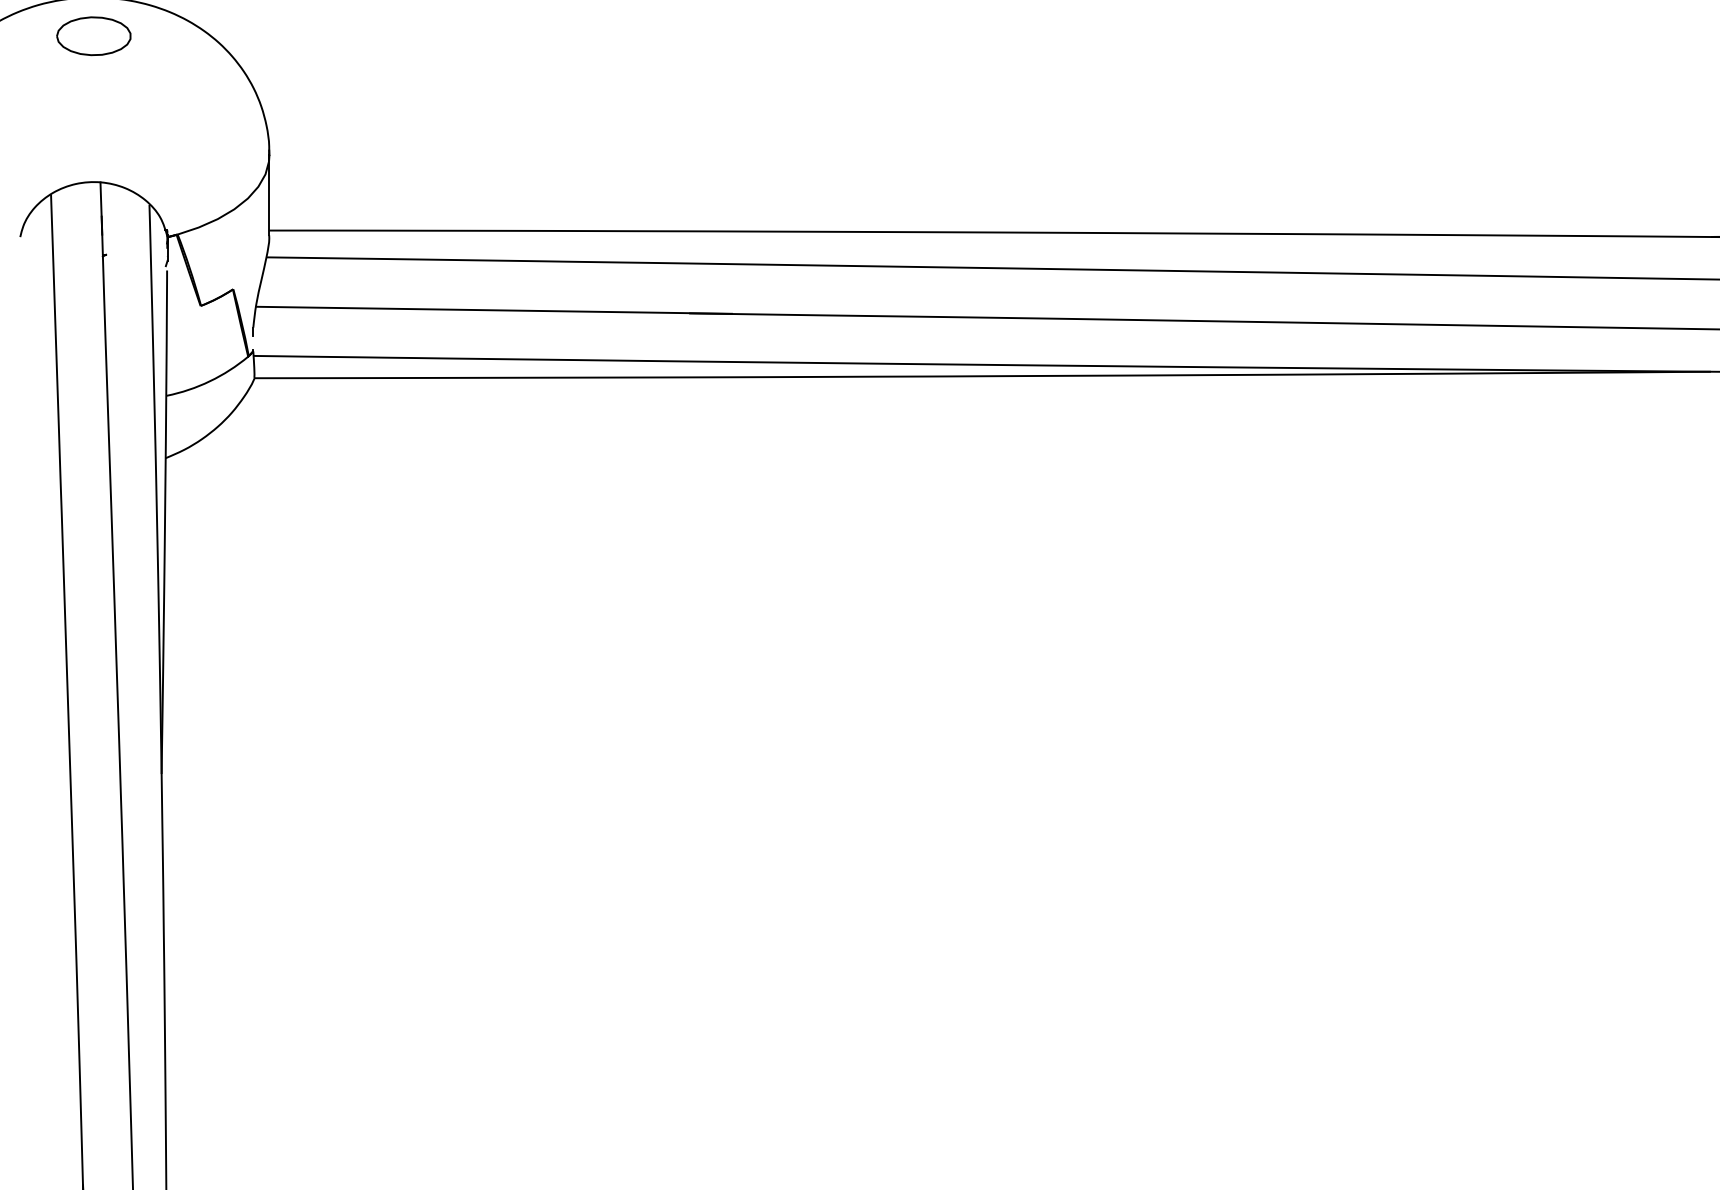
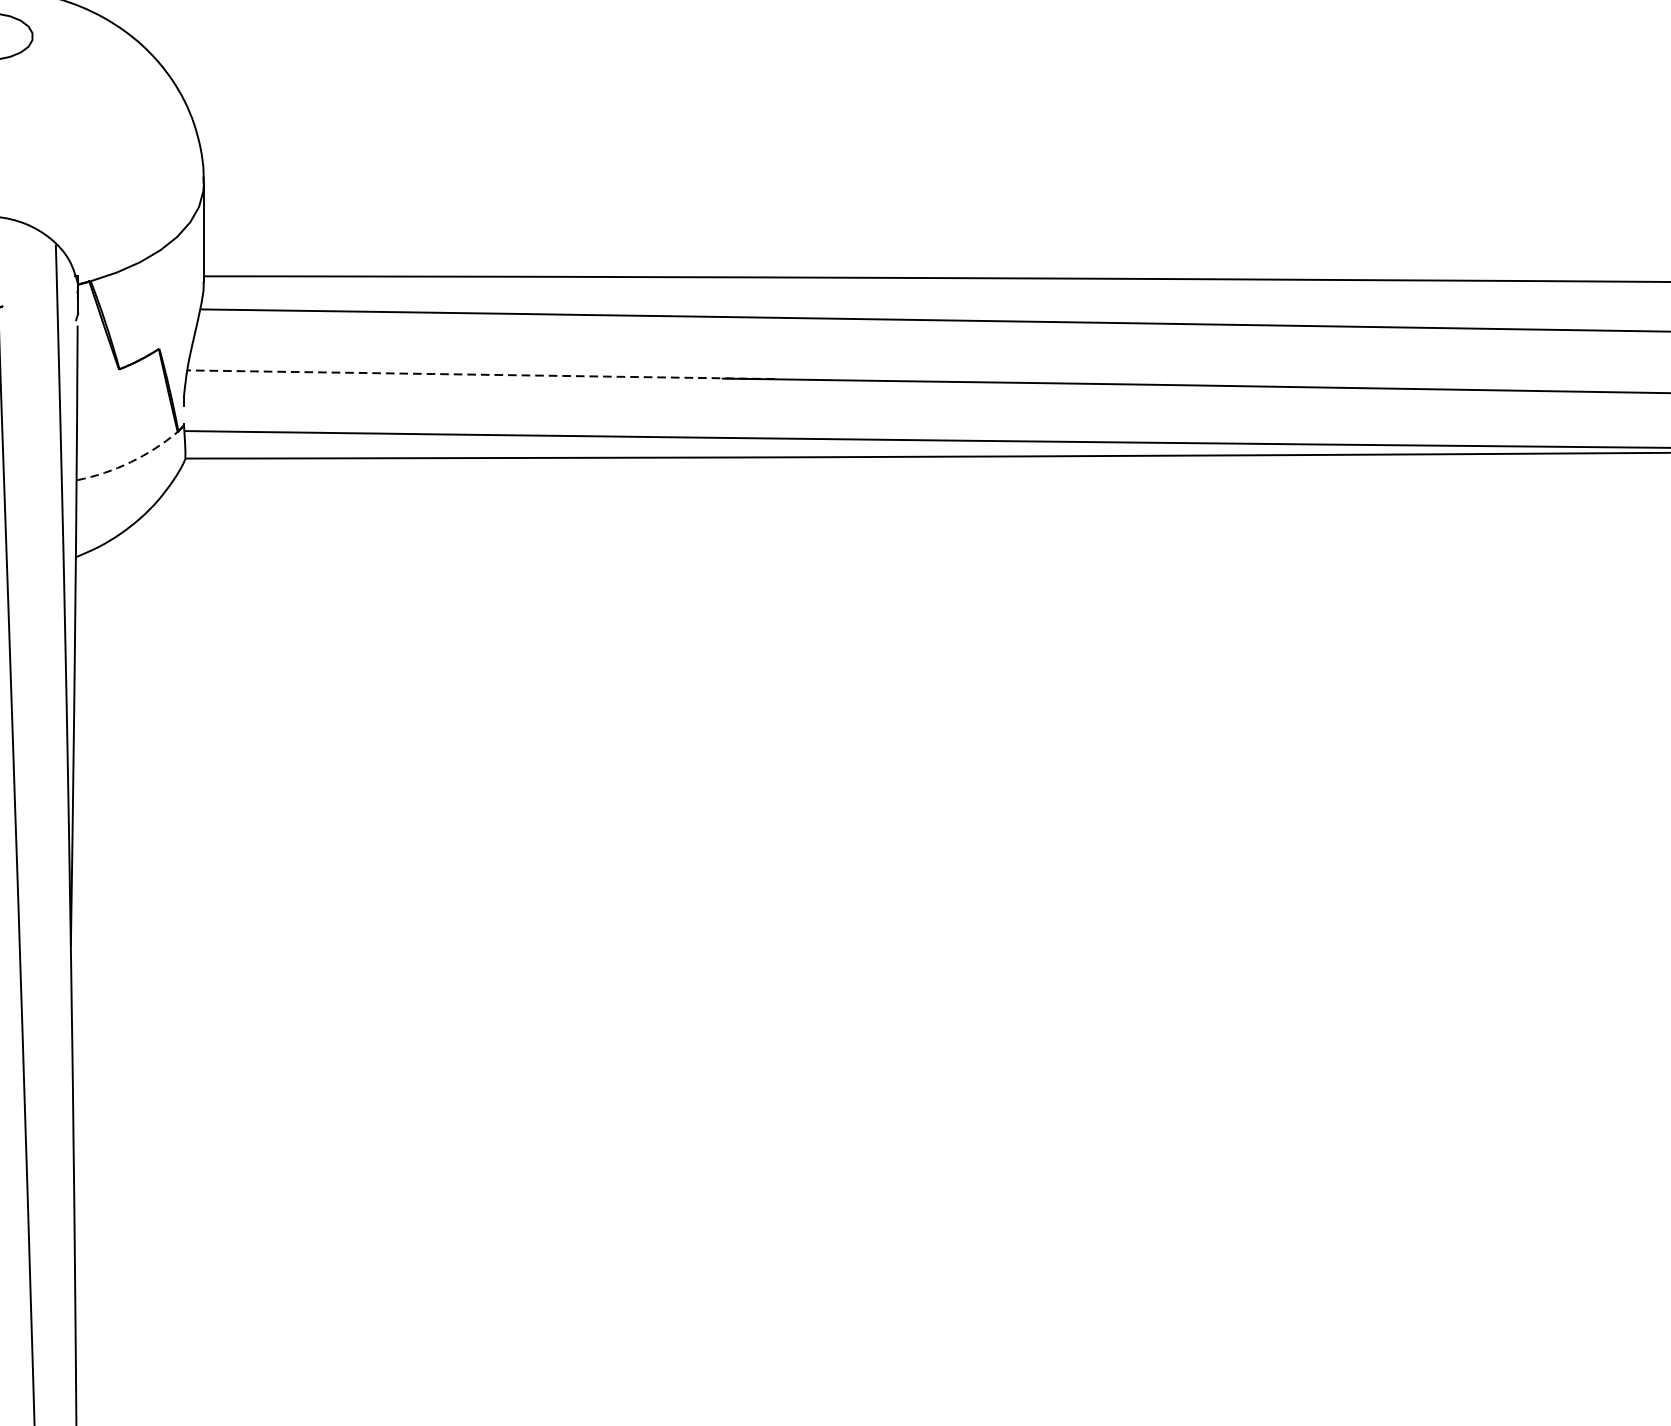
line: (493, 310) -> (480, 374), solid -> dashed
arc: (209, 381) -> (129, 462), solid -> dashed

